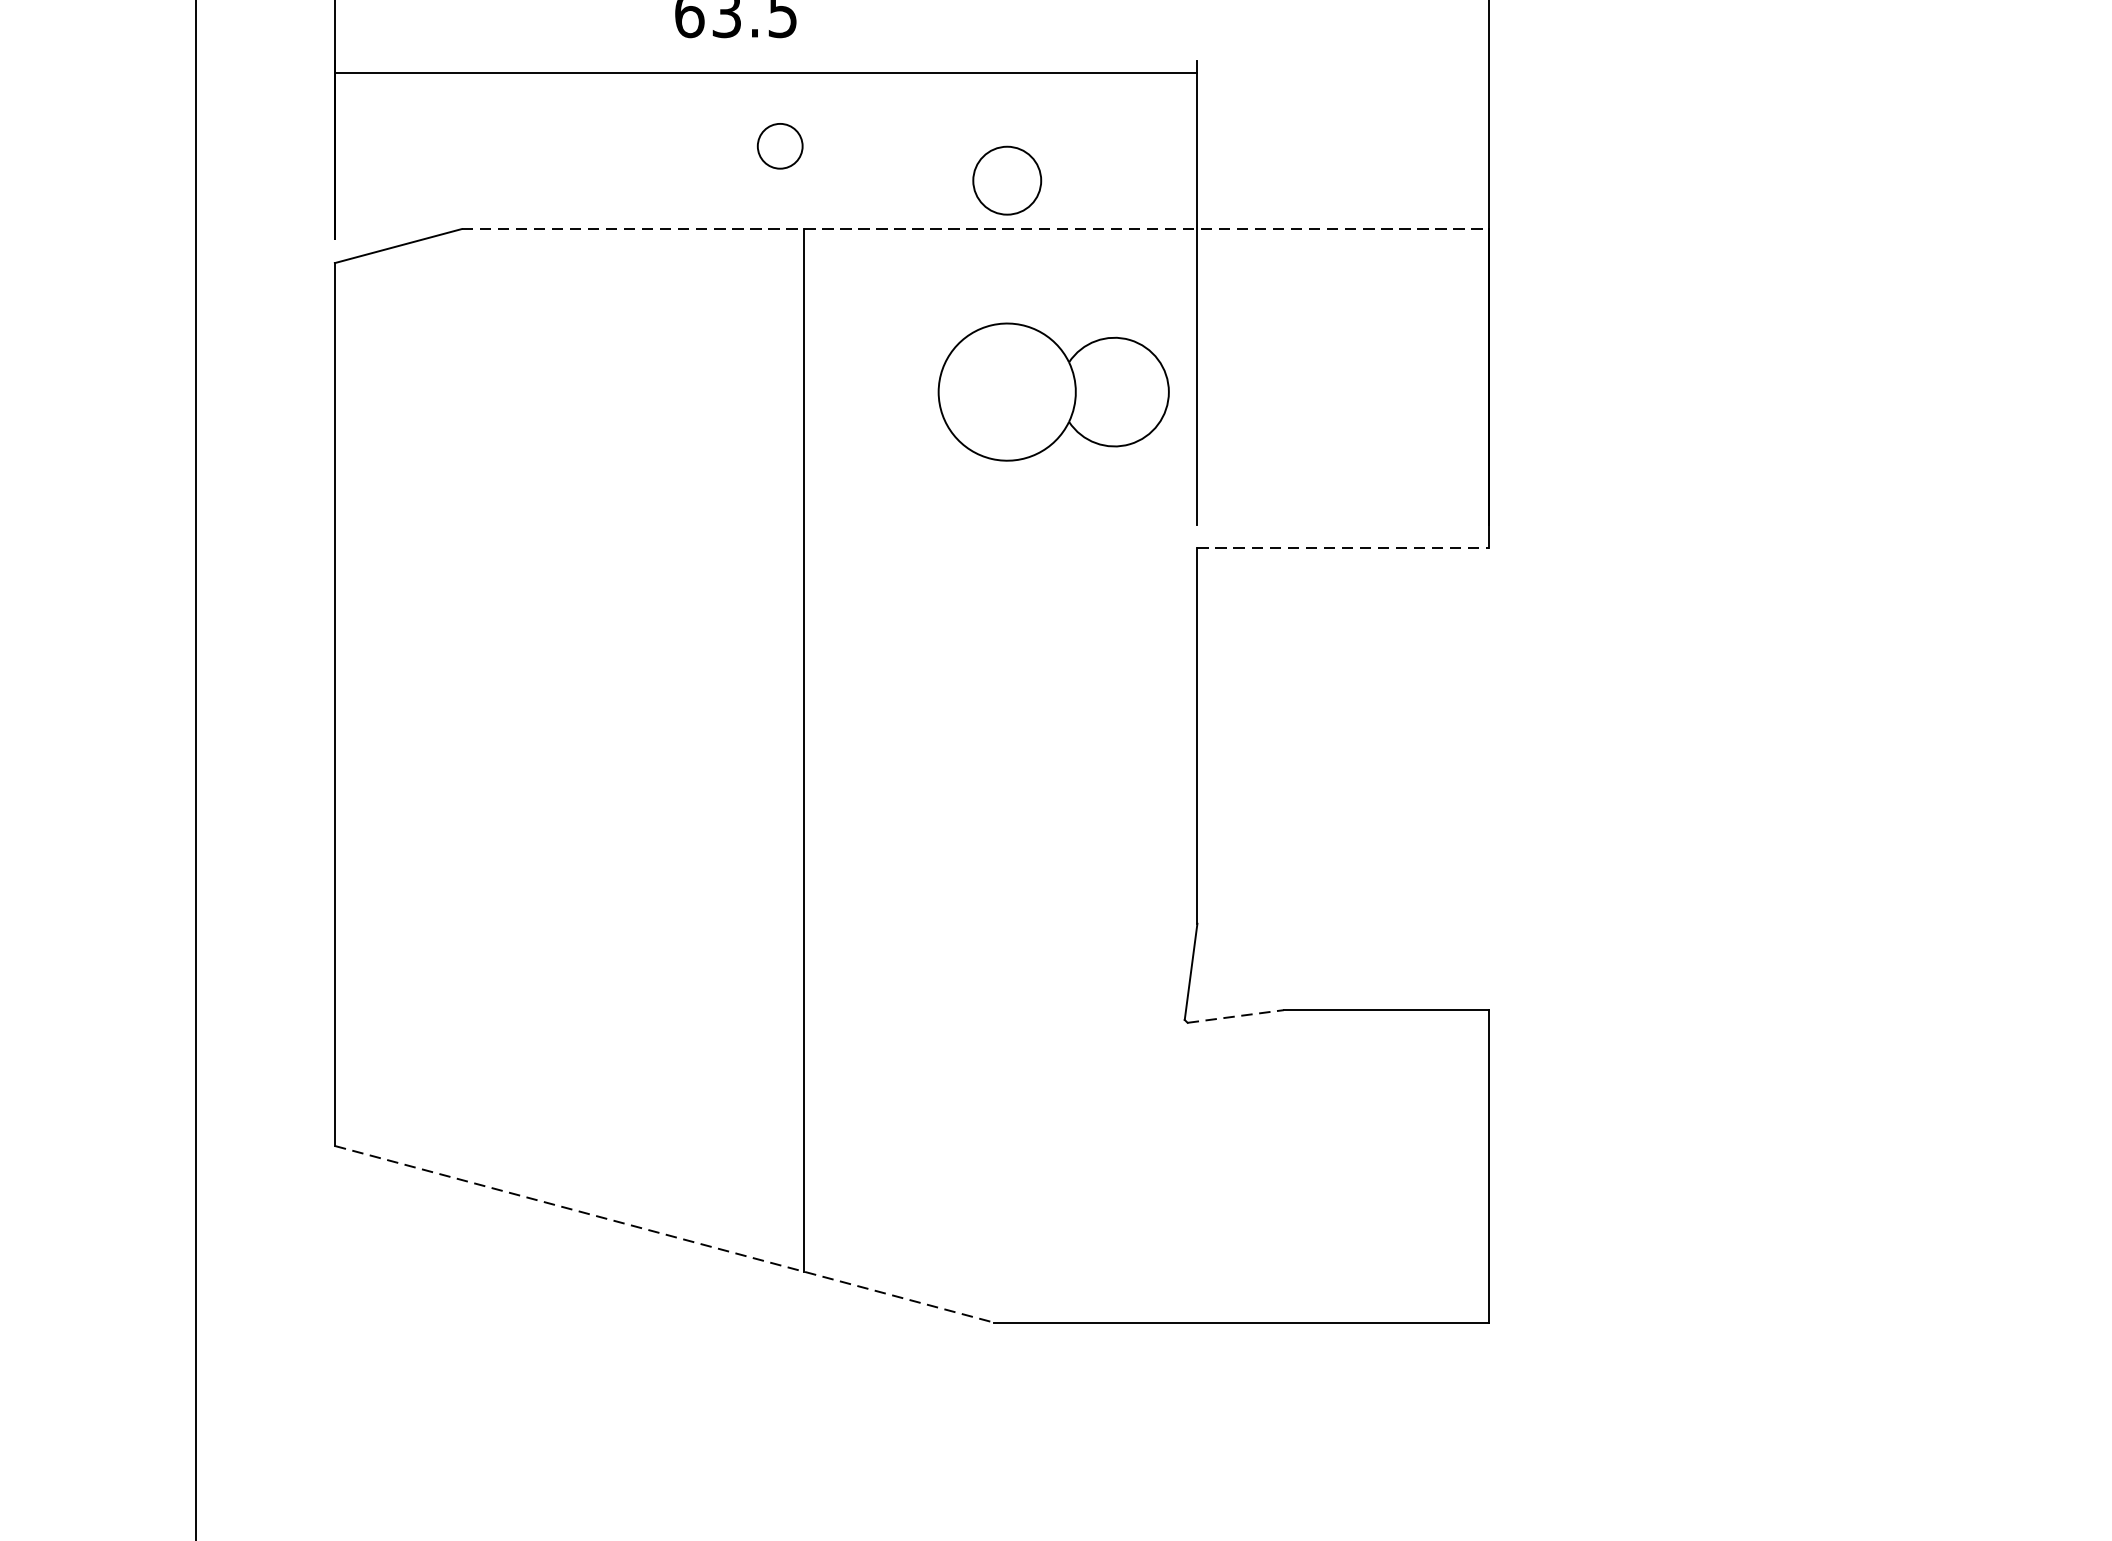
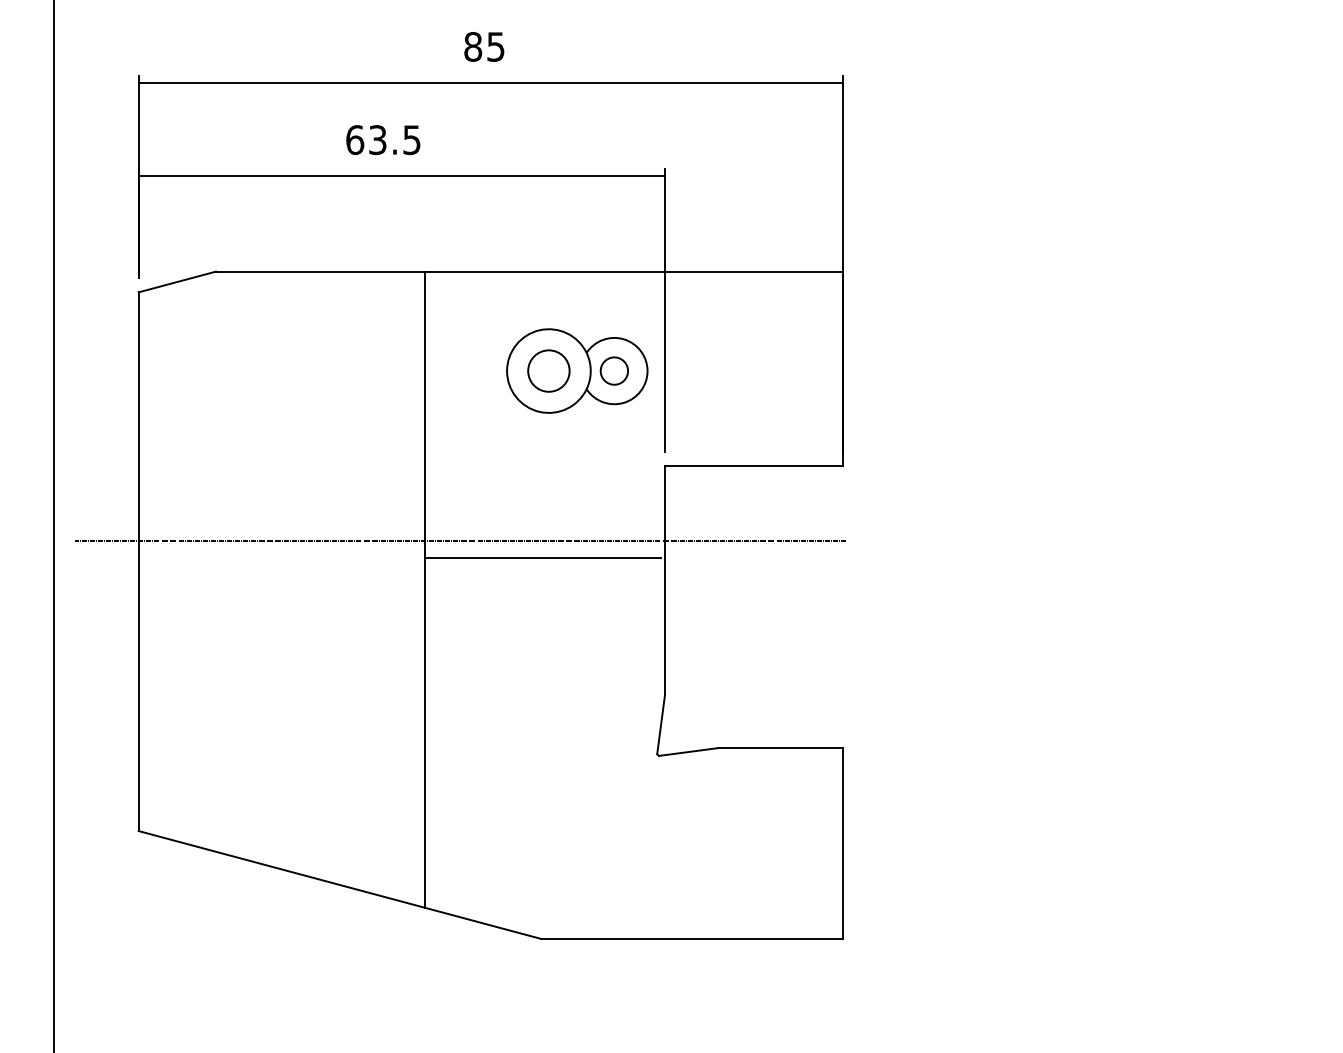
circle: (778, 145) -> (613, 370), moved
circle: (1006, 179) -> (548, 370), moved
line: (975, 228) -> (529, 271), dashed -> solid
line: (1344, 548) -> (754, 466), dashed -> solid
line: (862, 669) -> (460, 540), added
line: (996, 697) -> (542, 557), added
line: (1236, 1017) -> (688, 752), dashed -> solid
line: (665, 1235) -> (340, 885), dashed -> solid

